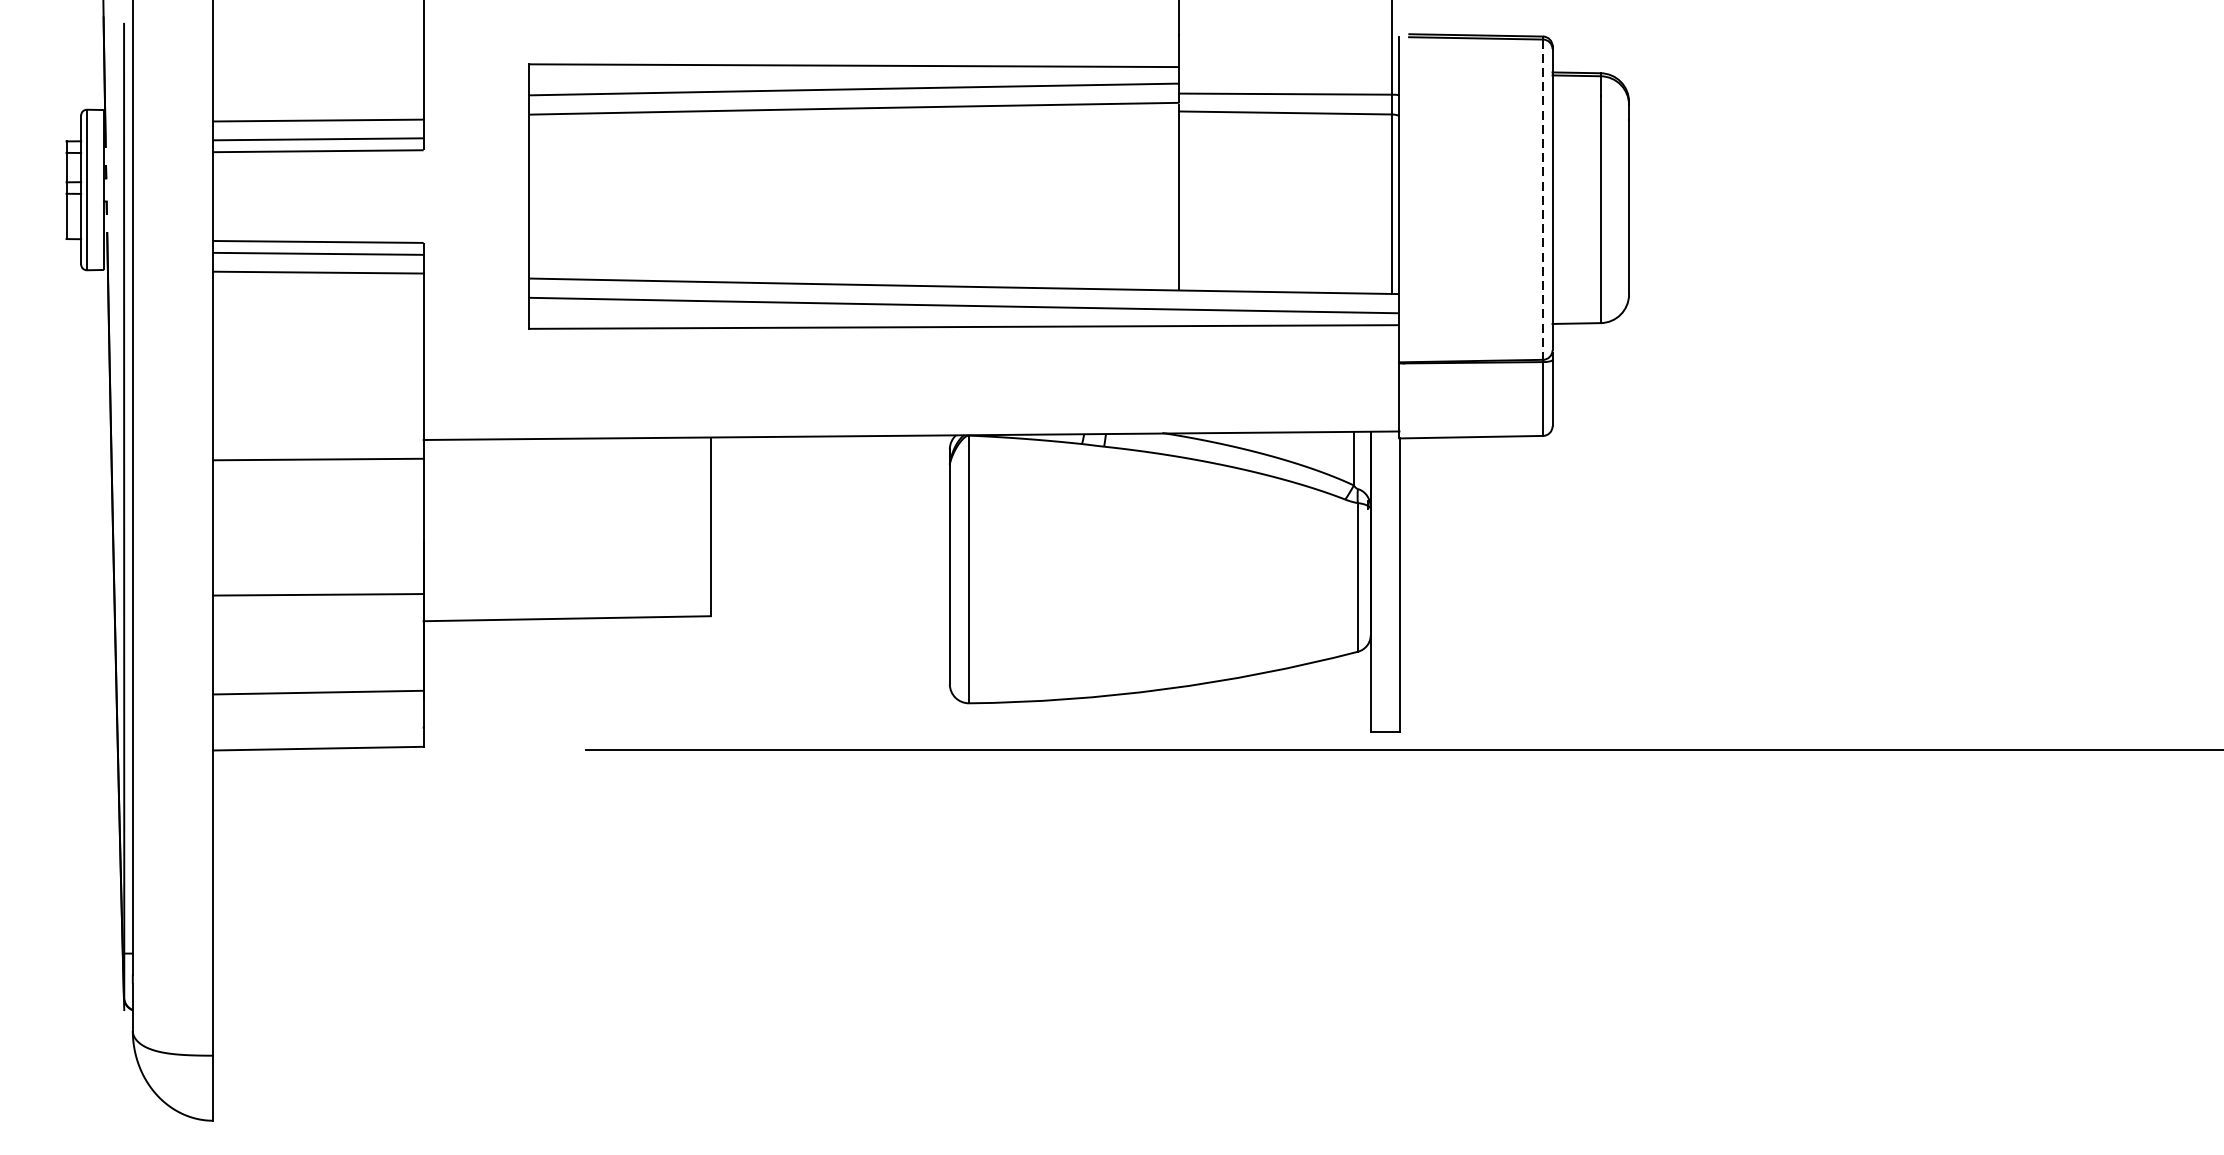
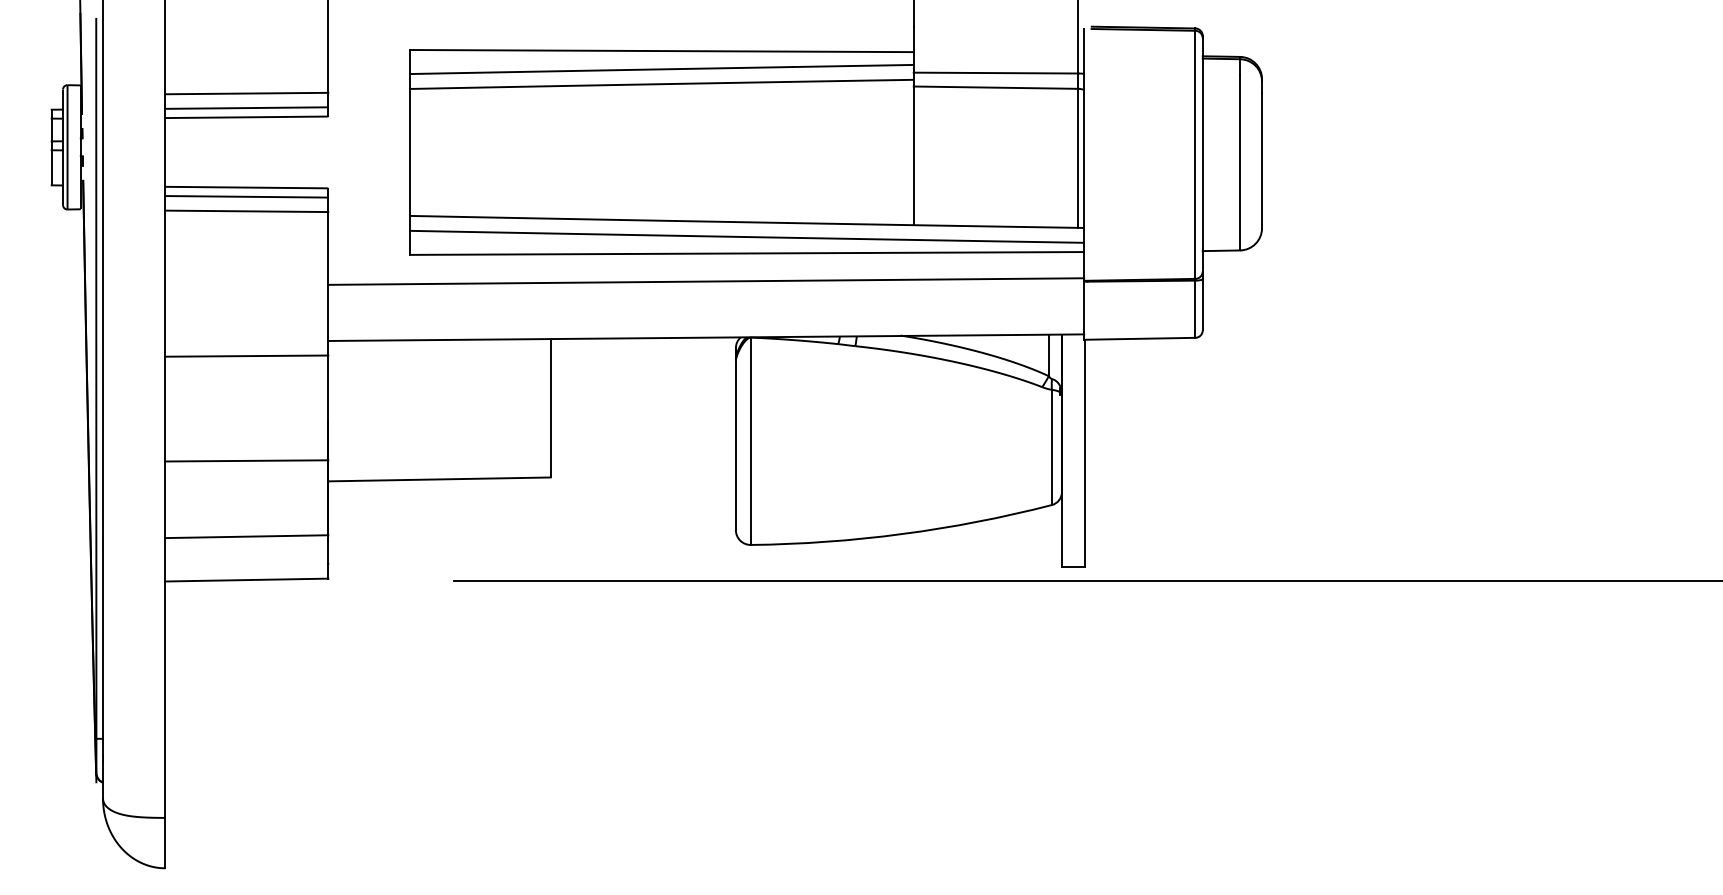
line: (1543, 200) -> (1195, 155), dashed -> solid
line: (911, 363) -> (706, 281), added

